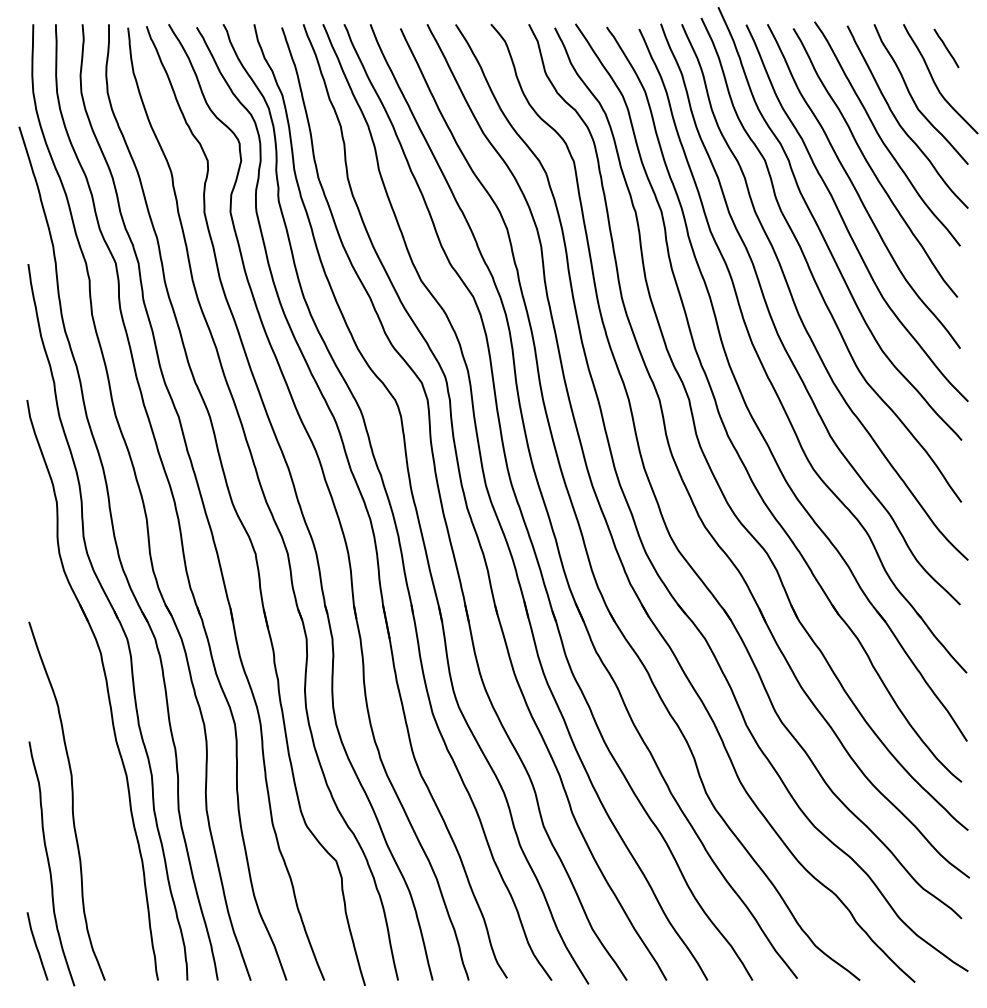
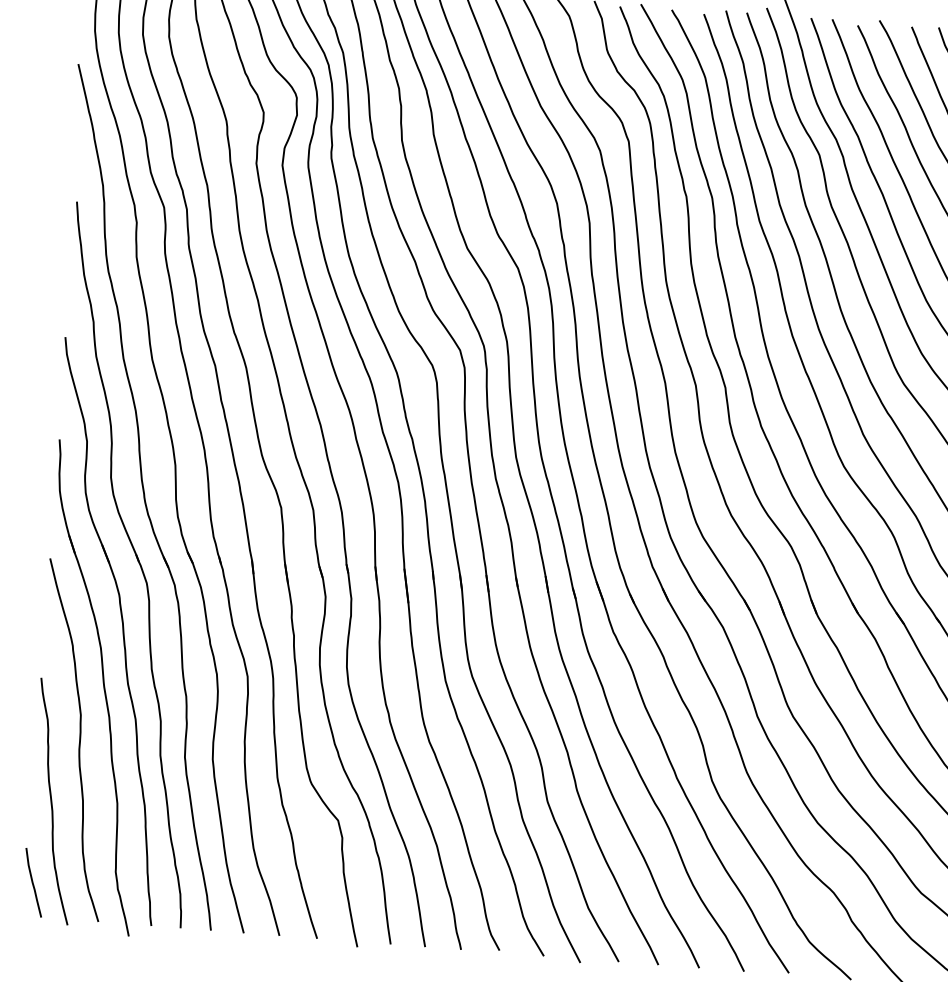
part: (91, 745) -> (102, 686), added

